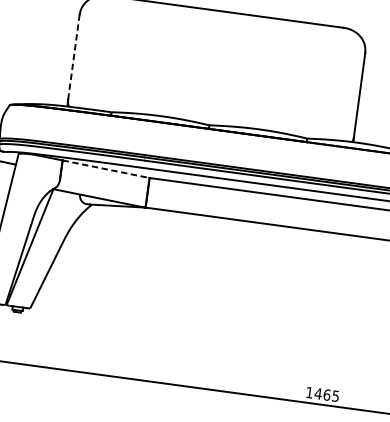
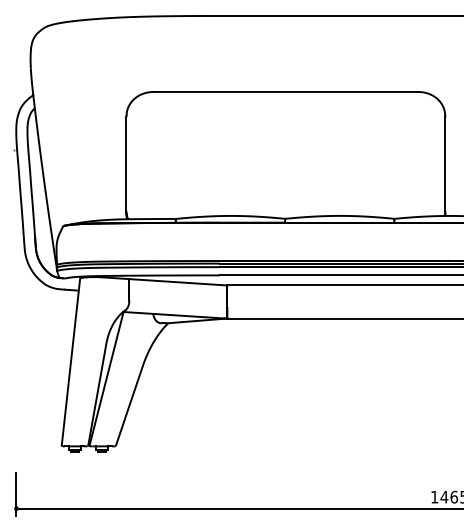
line: (73, 57) -> (126, 164), dashed -> solid
line: (106, 169) -> (178, 282), dashed -> solid

